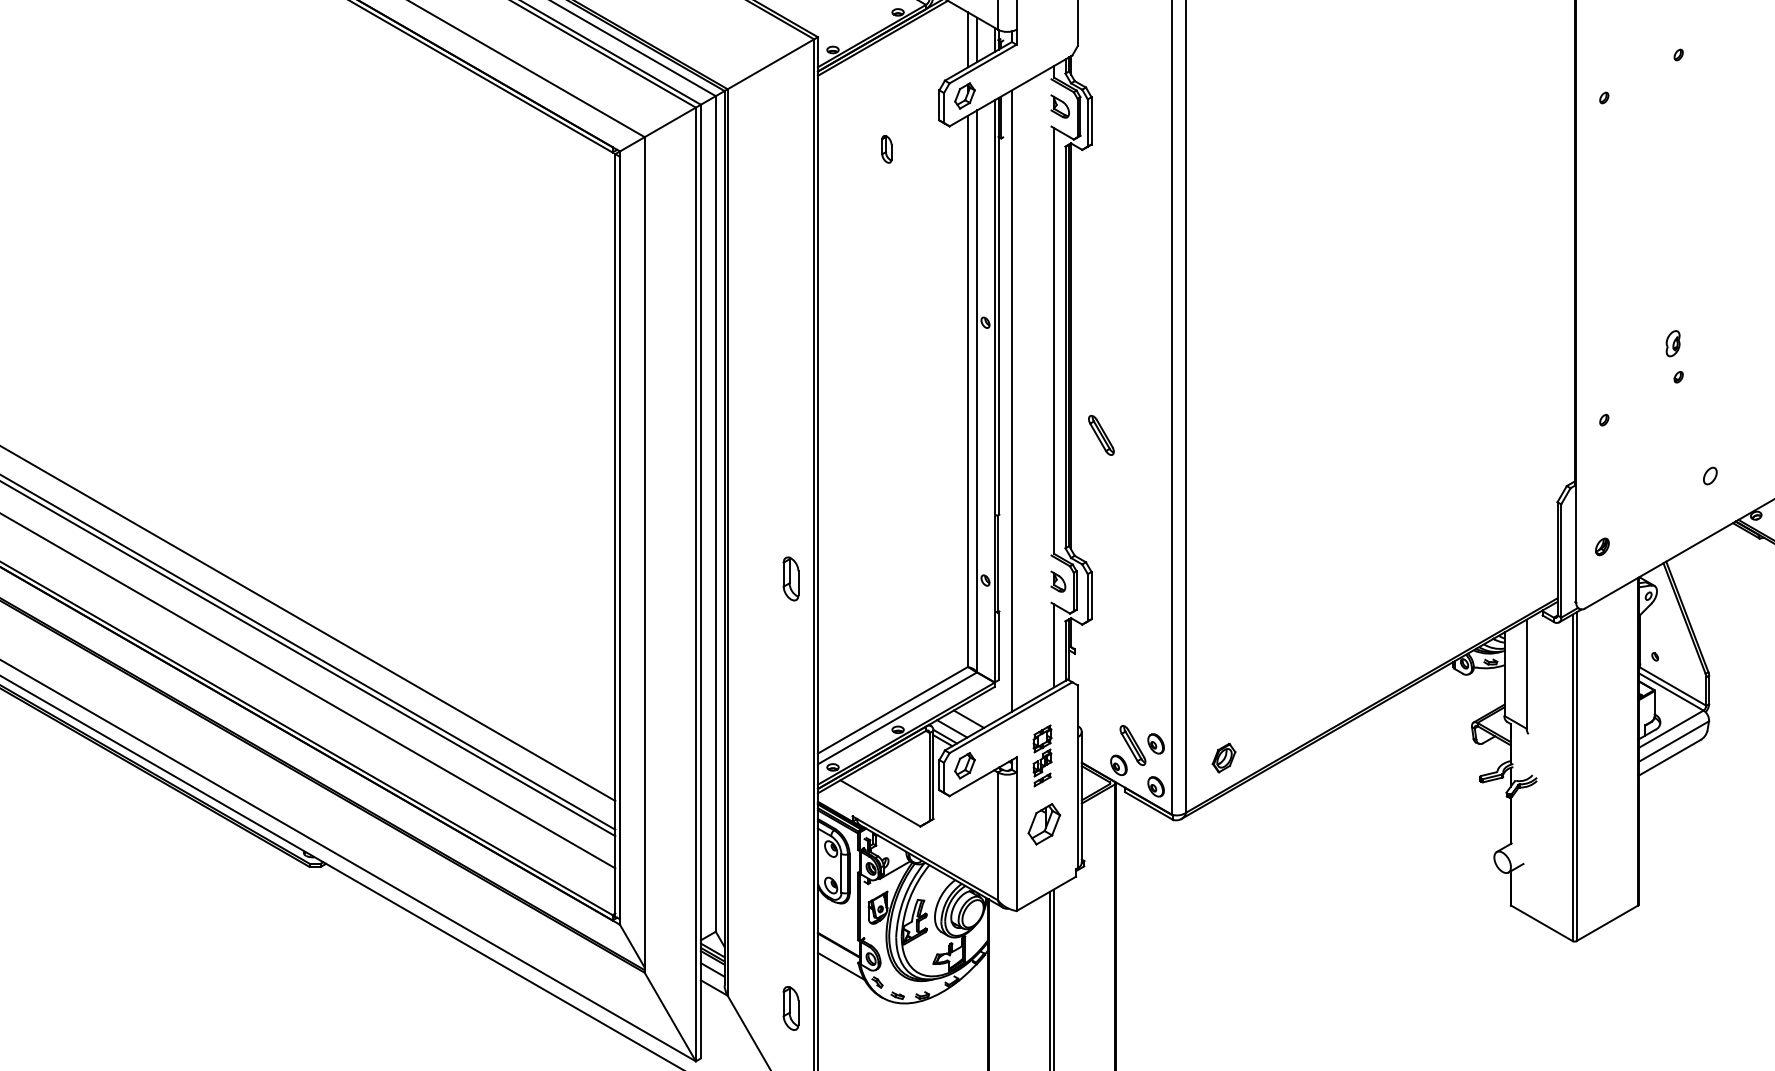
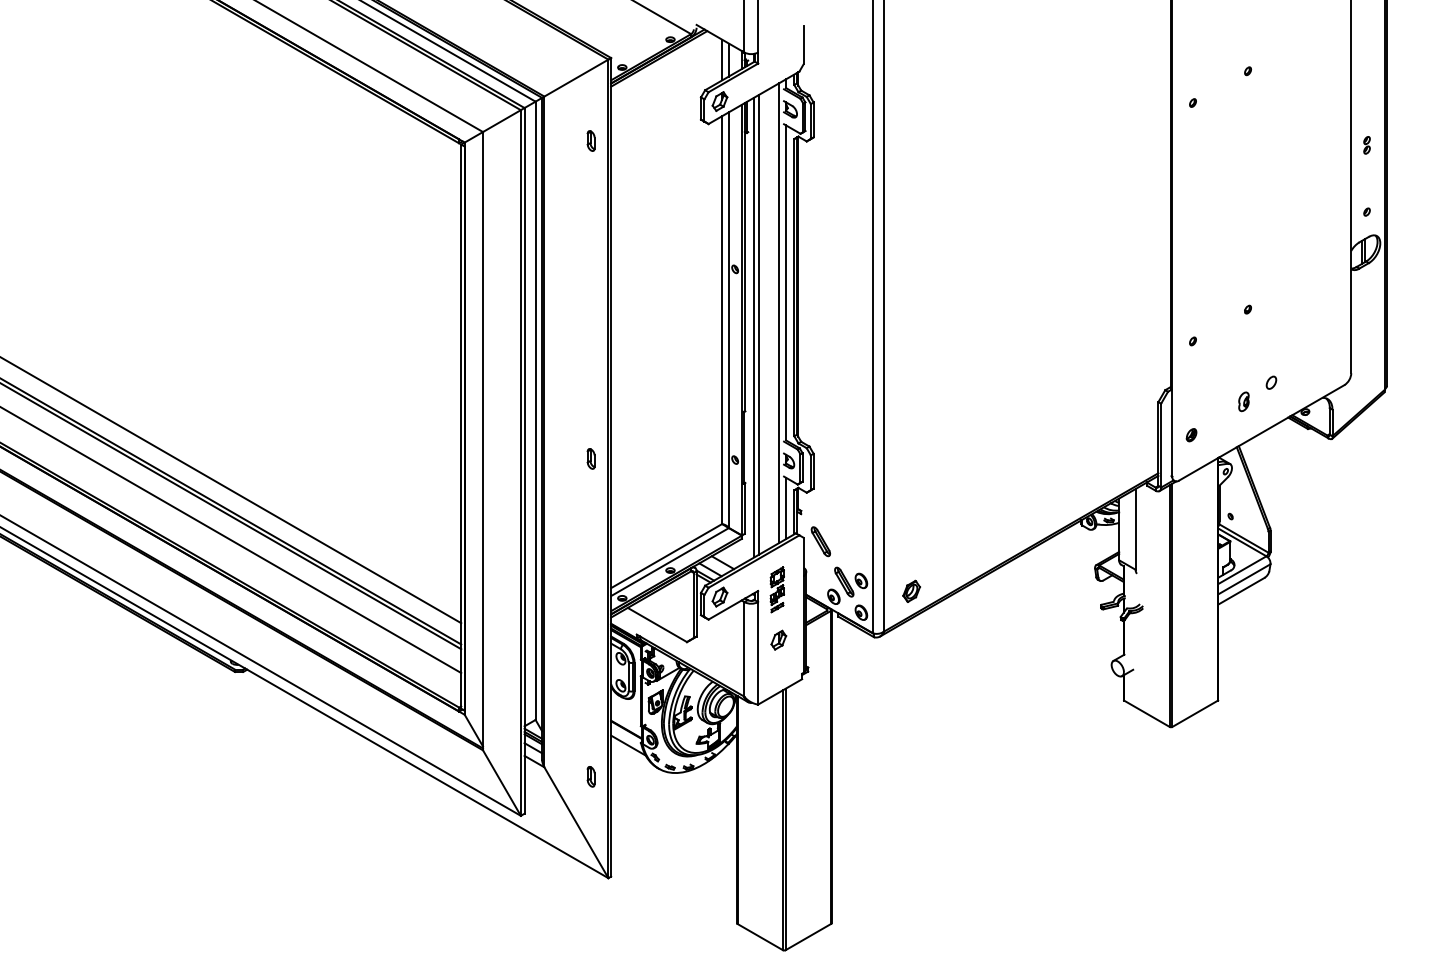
part: (885, 148) -> (590, 140), moved
part: (1672, 343) -> (1243, 401), moved
line: (1045, 382) -> (779, 313), added
line: (1017, 397) -> (758, 324), added
part: (1100, 435) -> (820, 541), moved
part: (790, 578) -> (590, 458), size x0.62
part: (1044, 823) -> (778, 639), size x0.62
part: (790, 1008) -> (590, 776), size x0.62

